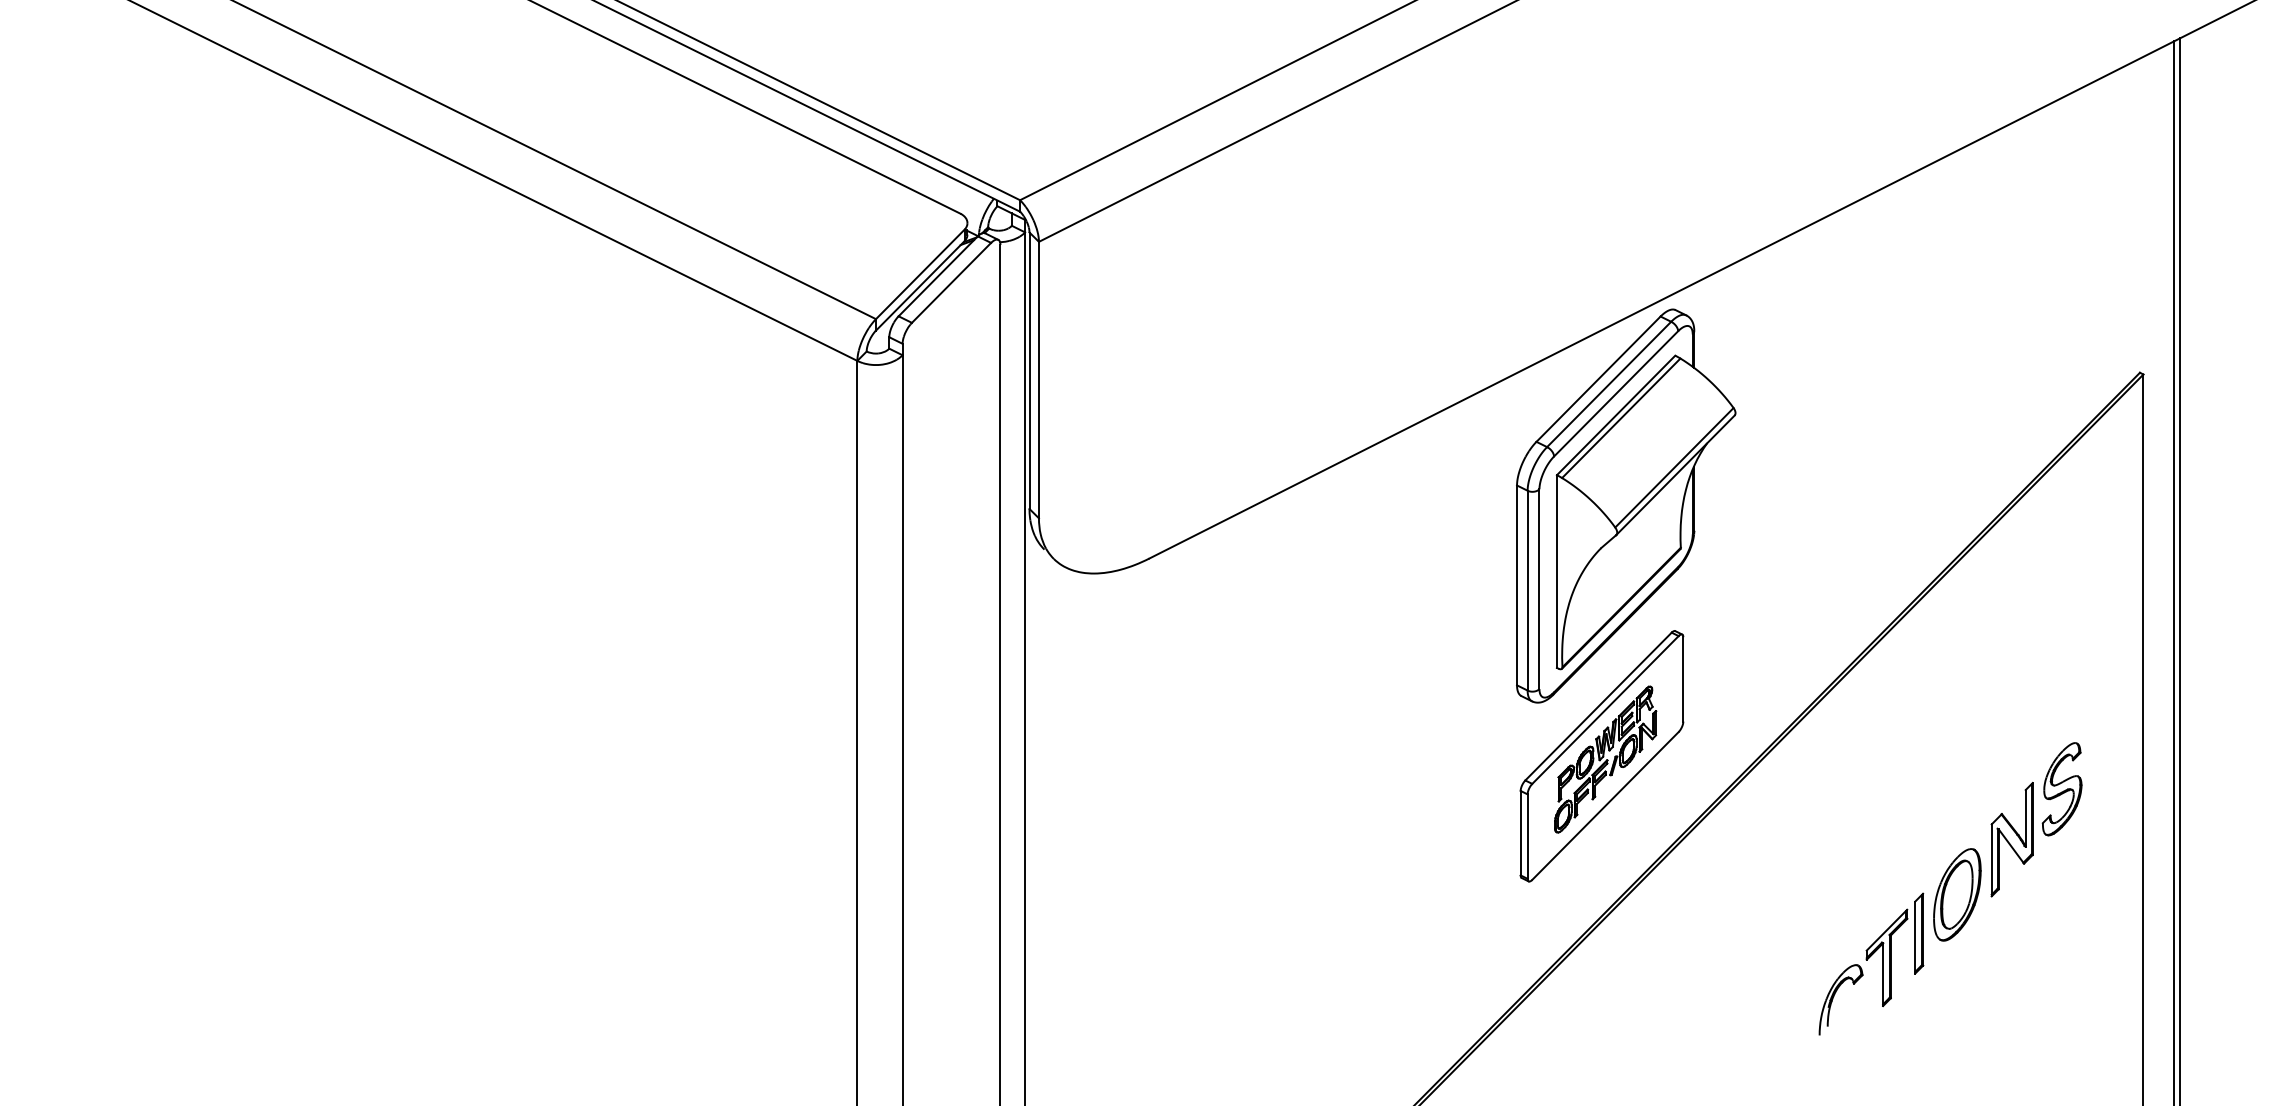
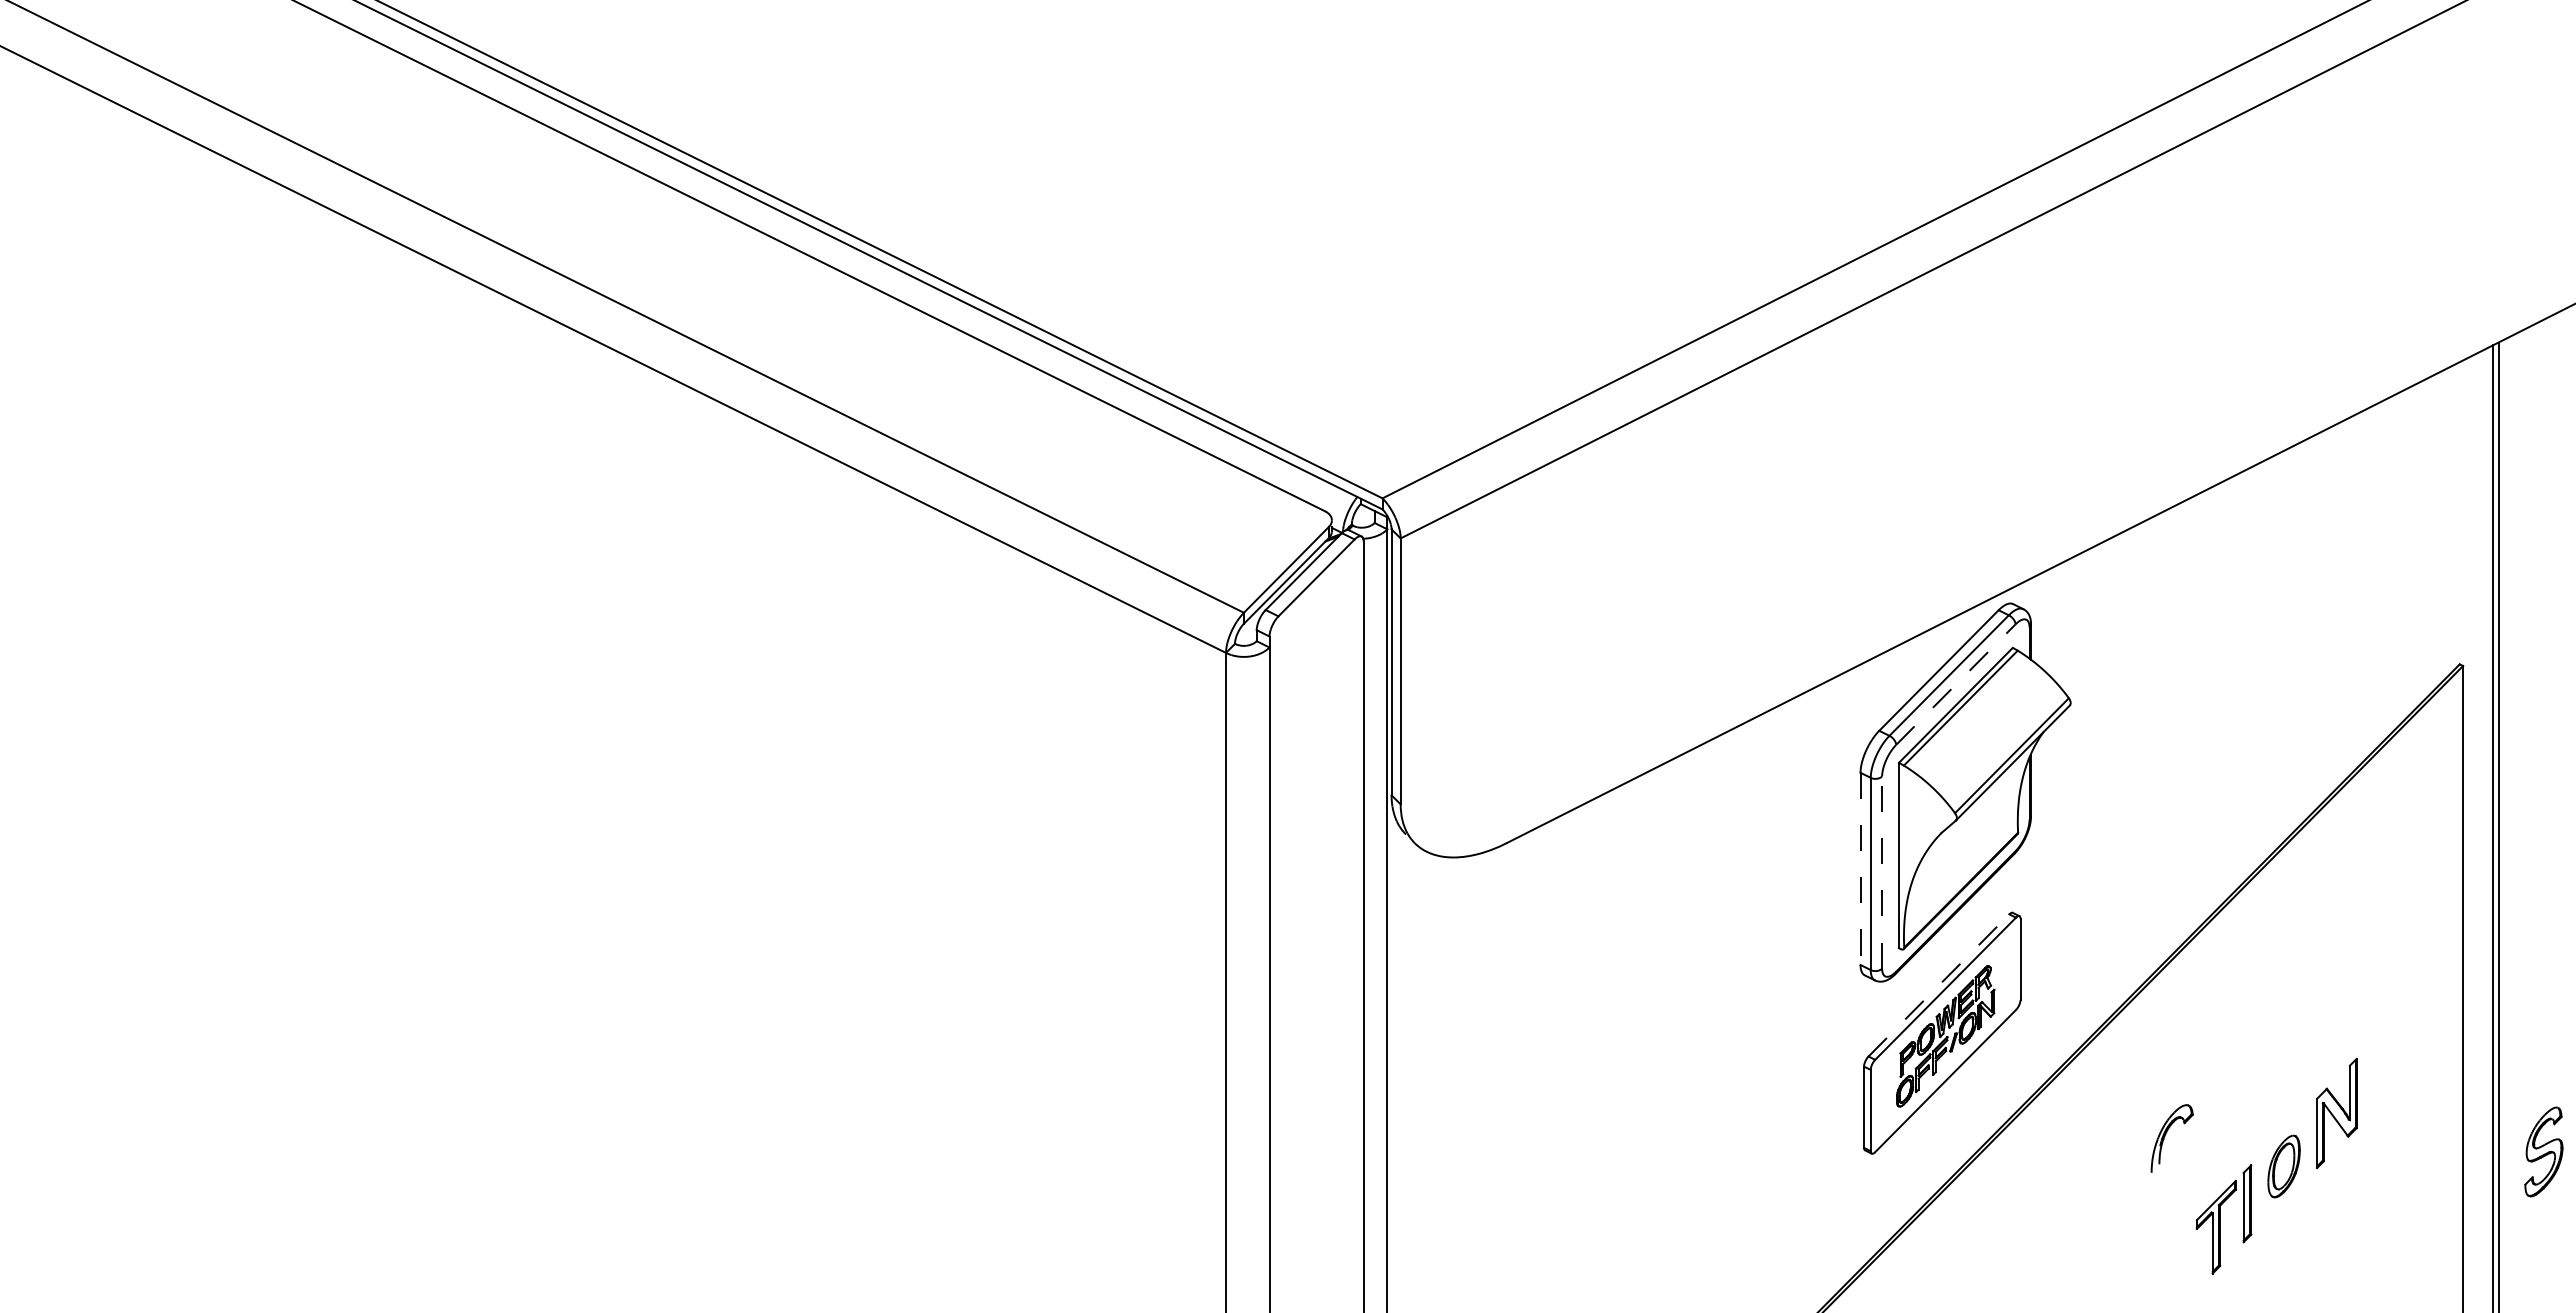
line: (1615, 393) -> (1955, 684), solid -> dashed
line: (1516, 586) -> (1860, 869), solid -> dashed
line: (1539, 589) -> (1882, 872), solid -> dashed
line: (1599, 706) -> (1939, 985), solid -> dashed
part: (2061, 788) -> (2543, 1151), moved
part: (1956, 894) -> (2283, 1166), size x0.7
part: (1834, 997) -> (2165, 1136), moved

